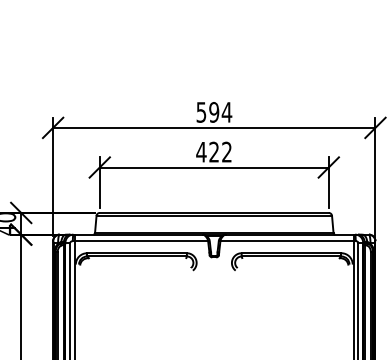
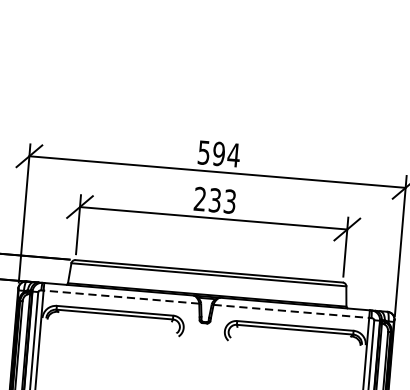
text: (213, 151) -> (214, 199), 422 -> 233
line: (141, 241) -> (121, 297), solid -> dashed
line: (287, 241) -> (291, 311), solid -> dashed

